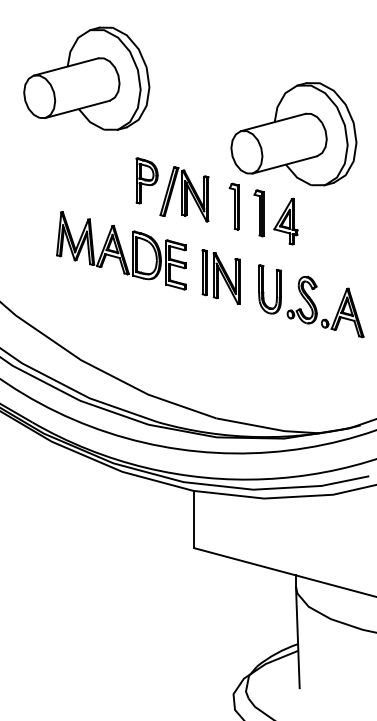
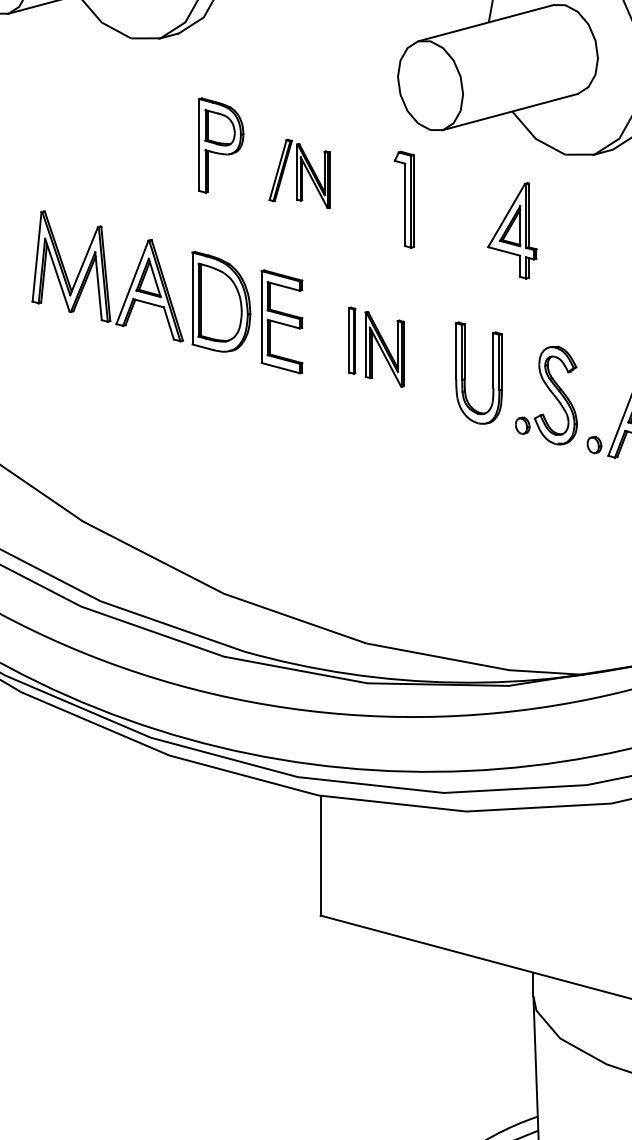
part: (184, 194) -> (299, 174), size x0.6
part: (258, 213) -> (454, 213), removed
part: (220, 276) -> (375, 346), size x0.7

